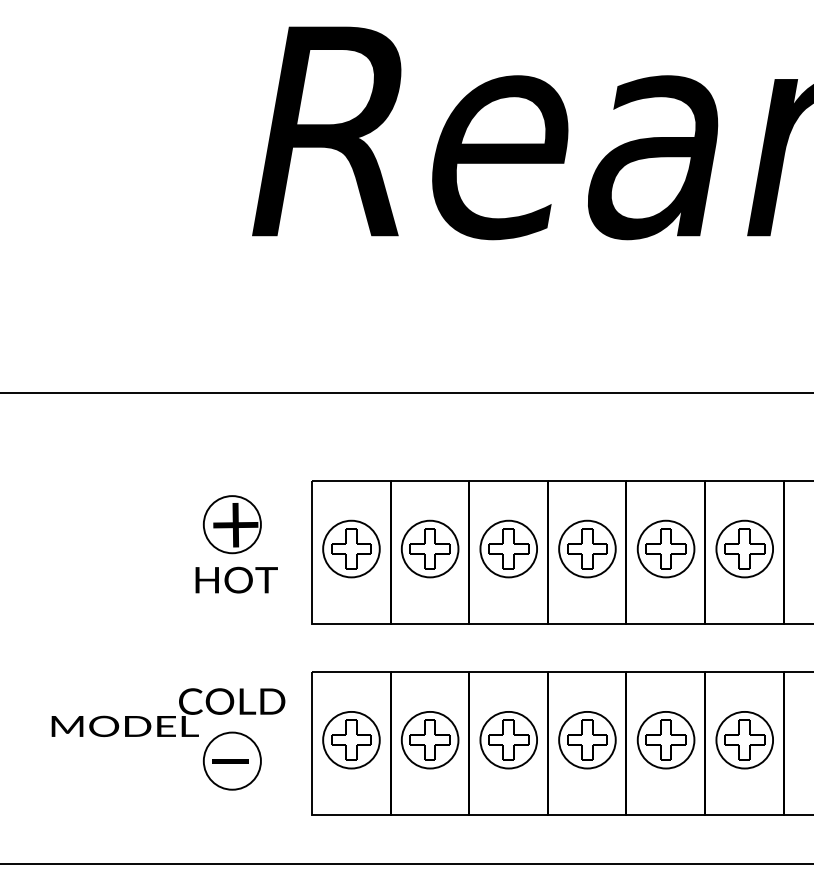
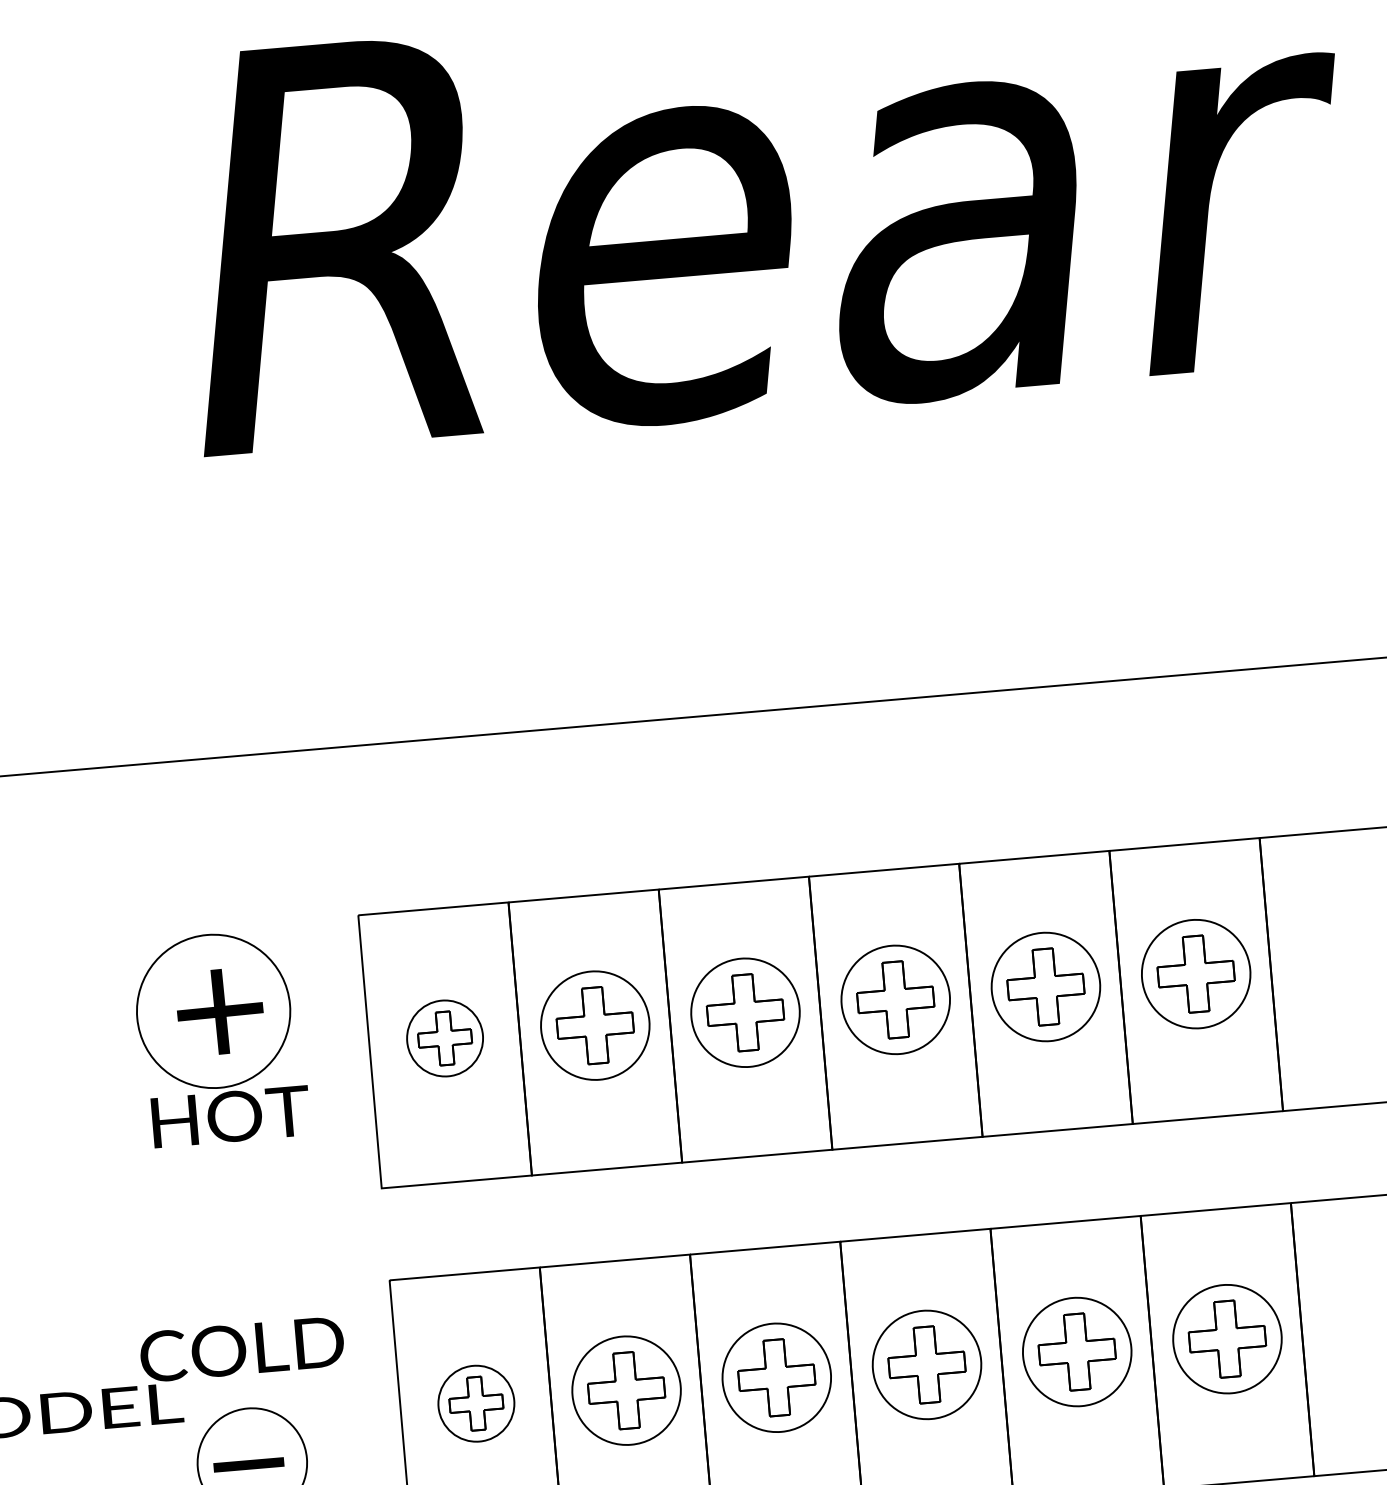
circle: (231, 524) -> (211, 1011), size x1.4
part: (351, 548) -> (445, 1037), size x0.7
part: (351, 740) -> (476, 1404), size x0.7

